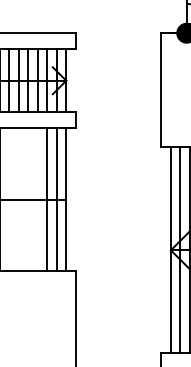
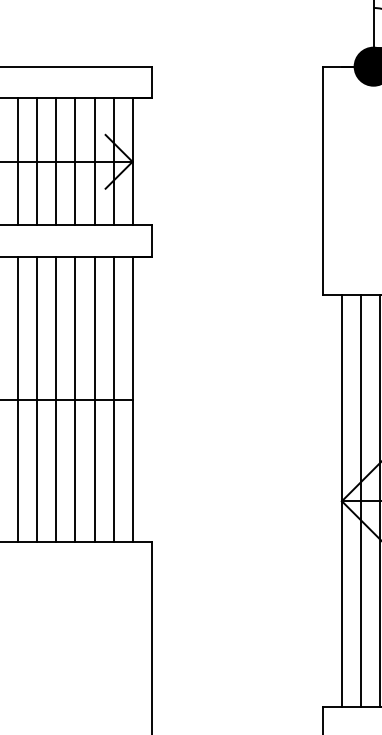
line: (9, 199) -> (18, 399), added
line: (18, 199) -> (36, 399), added
line: (28, 199) -> (56, 399), added
line: (37, 199) -> (74, 399), added

